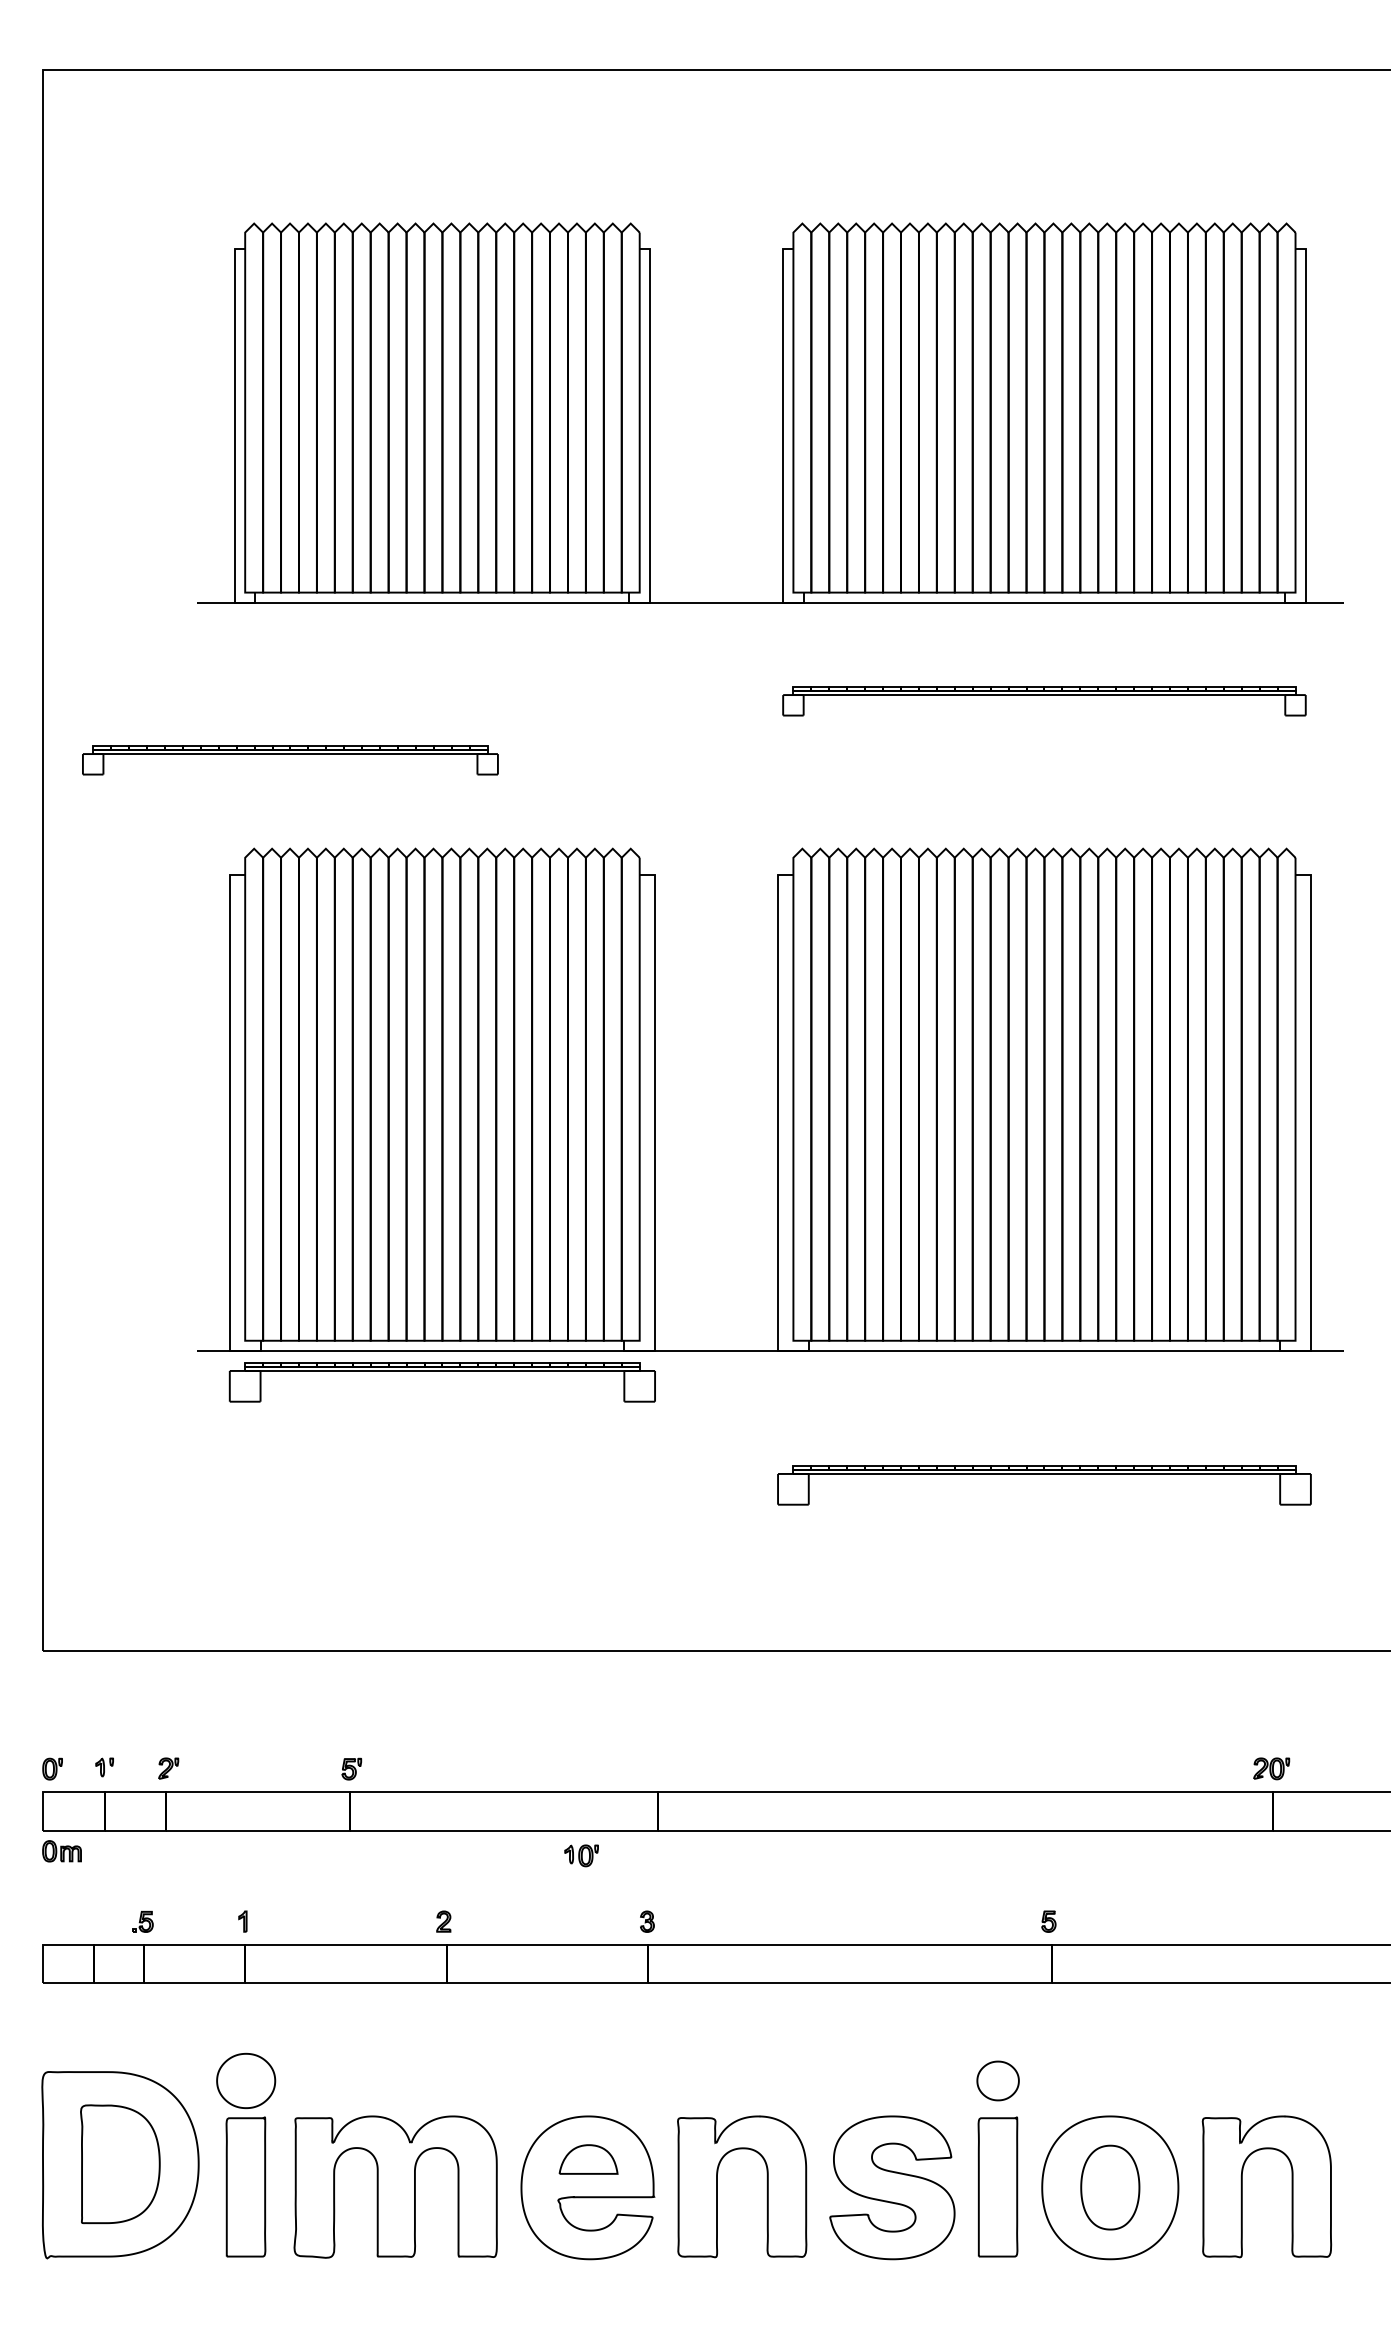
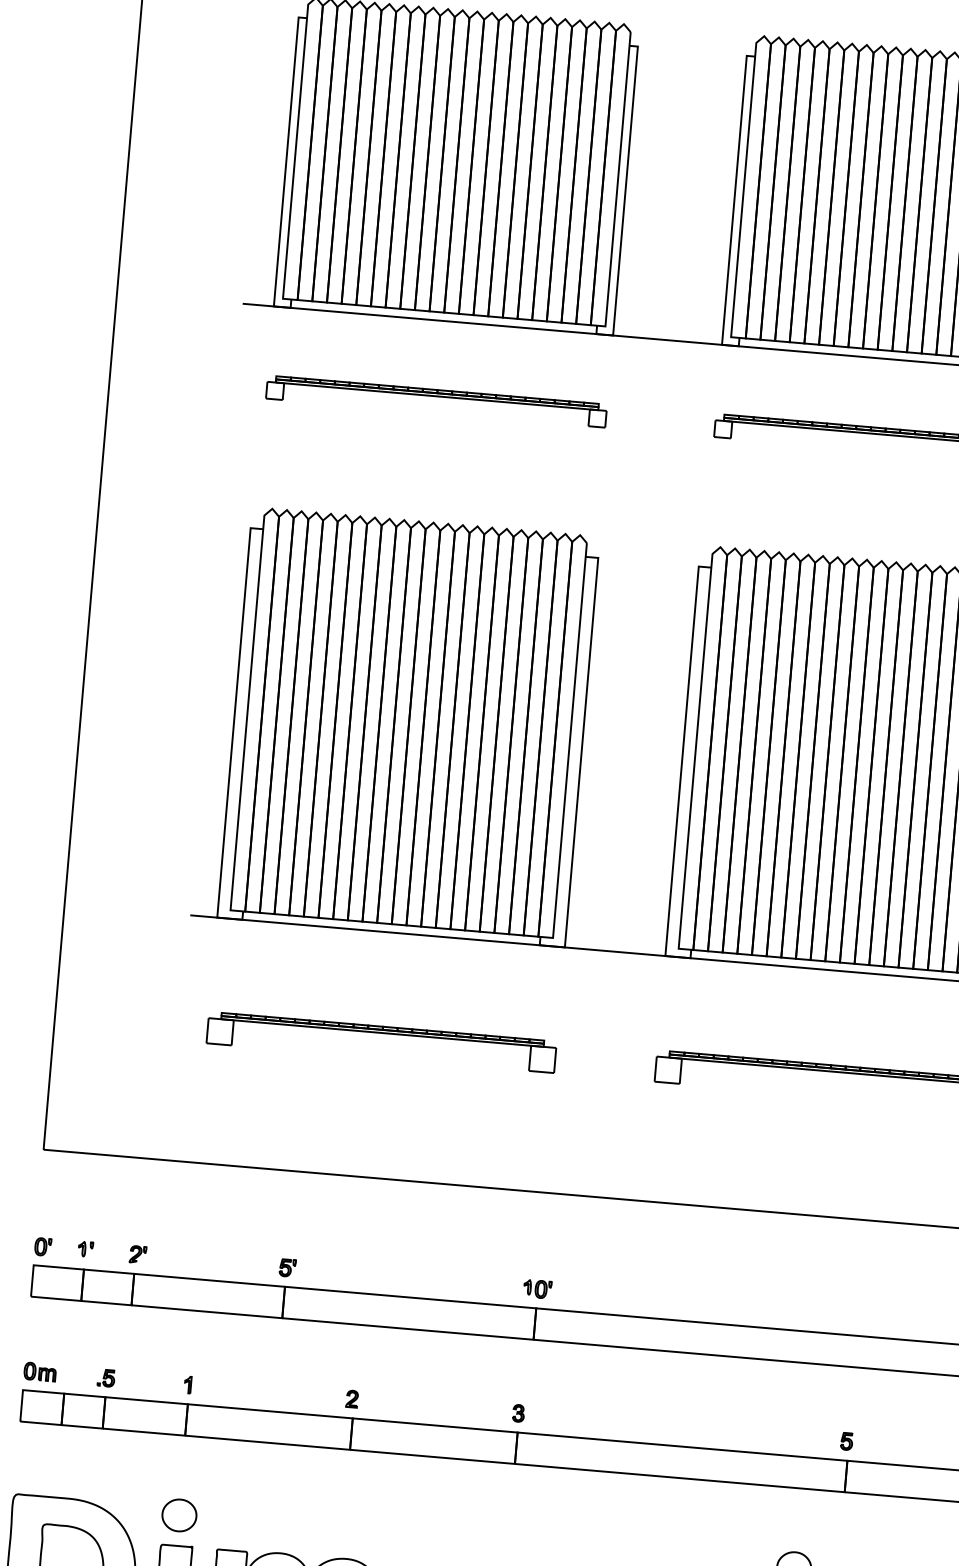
part: (290, 760) -> (436, 401), moved
part: (441, 1371) -> (381, 1033), moved
part: (61, 1851) -> (39, 1372), moved
part: (581, 1855) -> (537, 1288), moved
part: (245, 2080) -> (178, 1515), size x0.71

